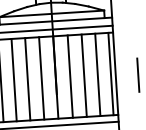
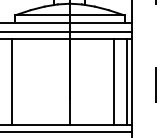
line: (84, 75) -> (99, 81), removed
line: (69, 76) -> (84, 81), removed
line: (42, 77) -> (55, 81), removed
line: (27, 78) -> (40, 81), removed
line: (14, 79) -> (26, 81), removed

